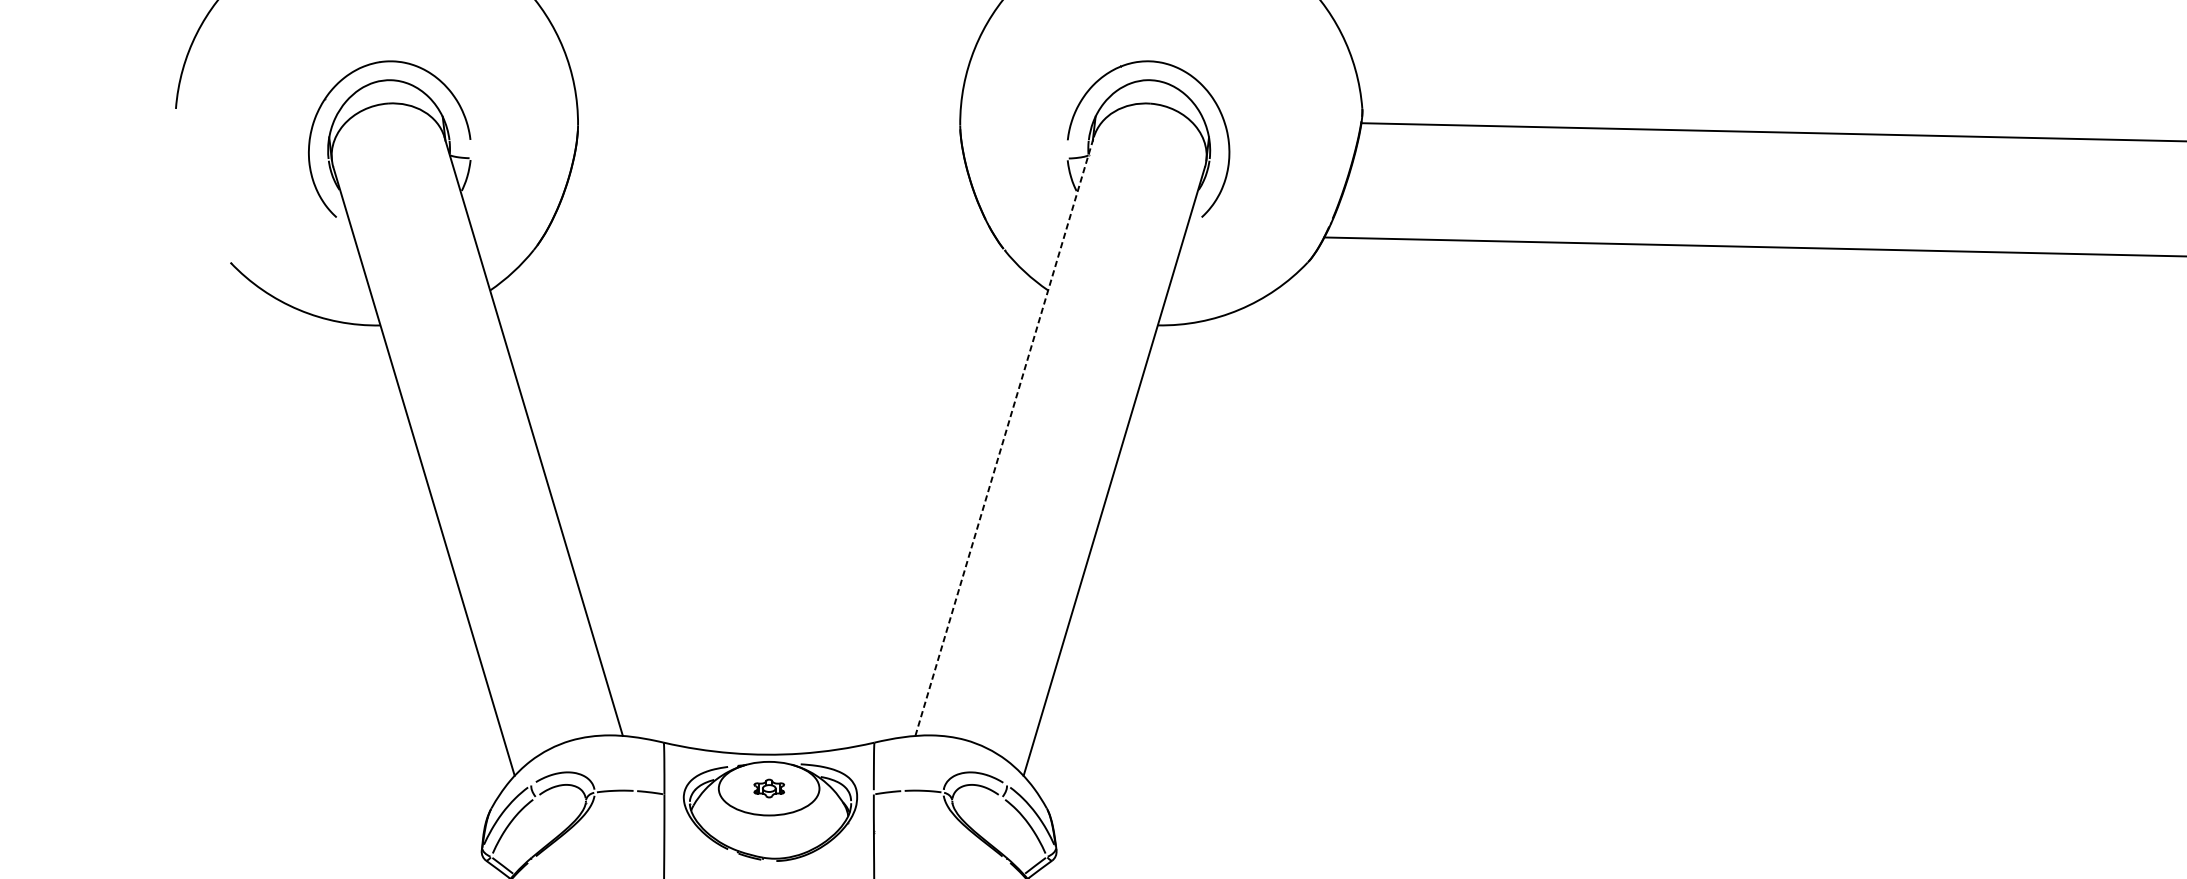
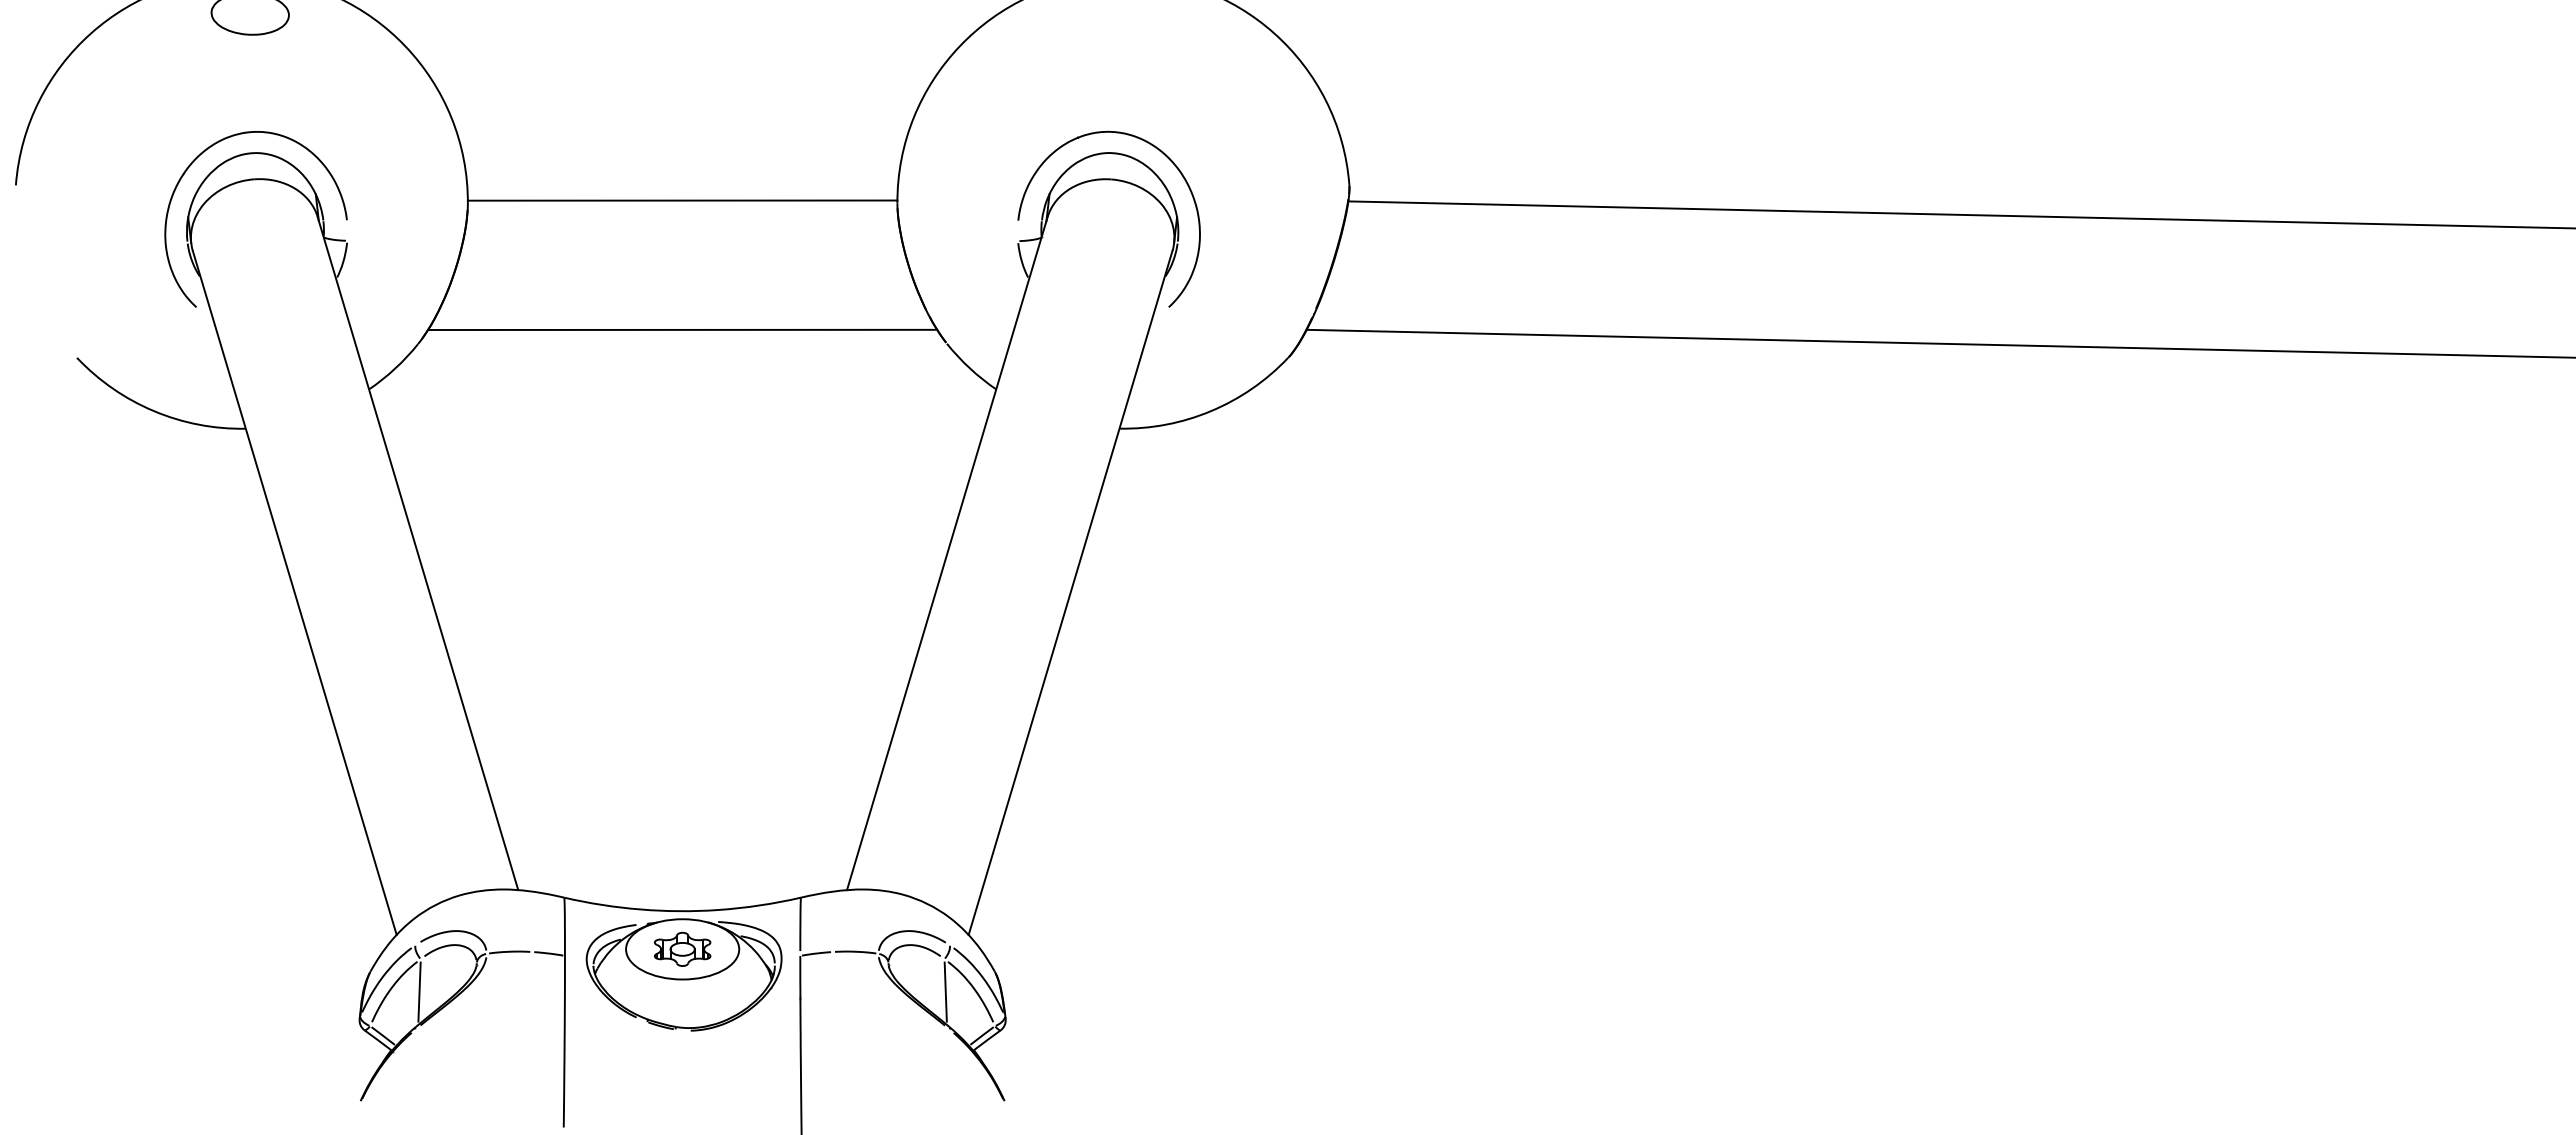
line: (769, 122) -> (682, 200), added
line: (769, 237) -> (682, 329), added
line: (1004, 436) -> (947, 553), dashed -> solid
part: (769, 787) -> (682, 948), size x1.67
line: (535, 826) -> (419, 991), added
line: (1003, 826) -> (945, 991), added

